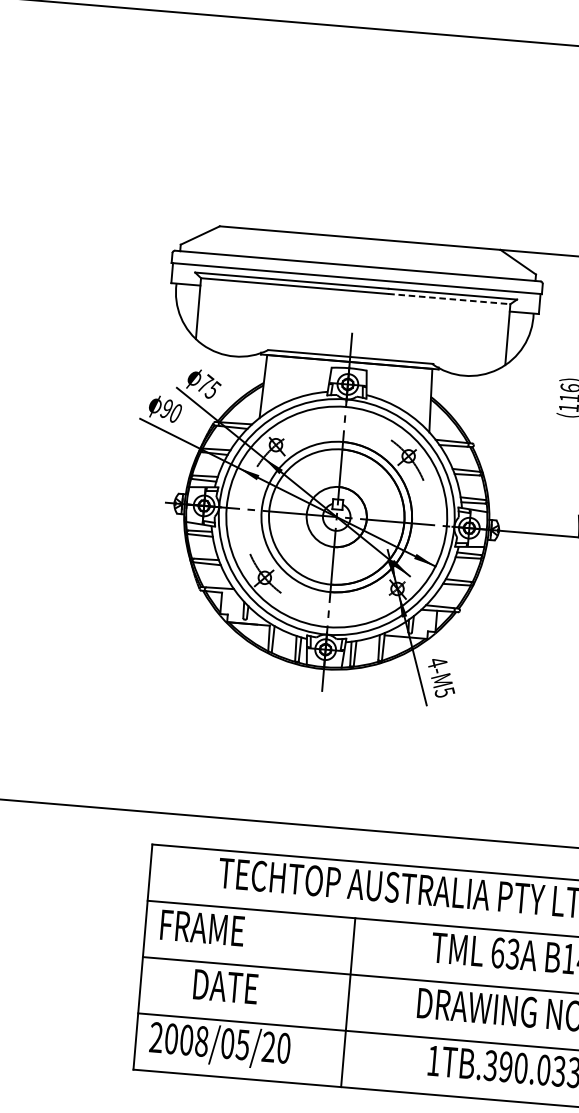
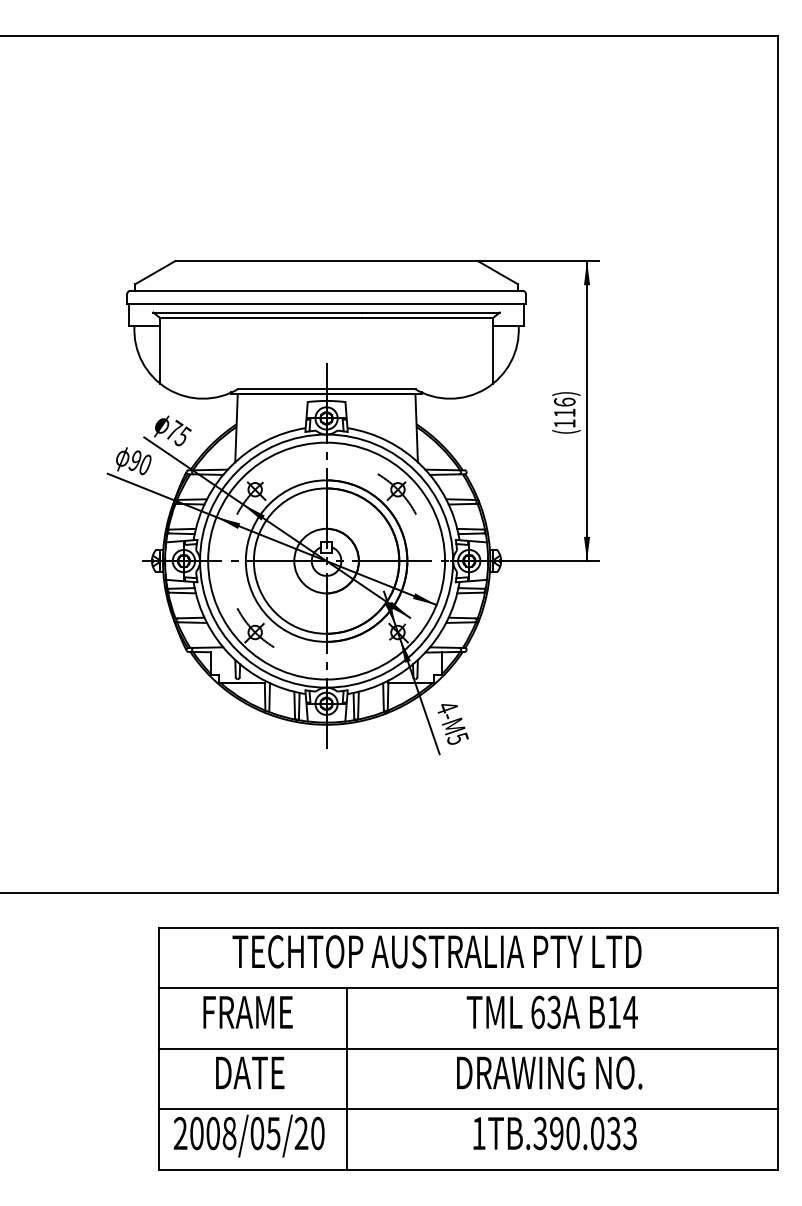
line: (449, 299) -> (427, 318), dashed -> solid
text: (202, 928) -> (247, 1012), moved
line: (348, 1002) -> (347, 1078), moved

